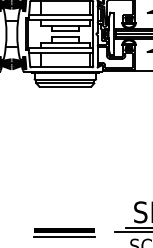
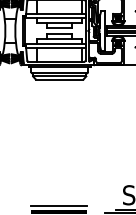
line: (64, 223) -> (58, 205), added

